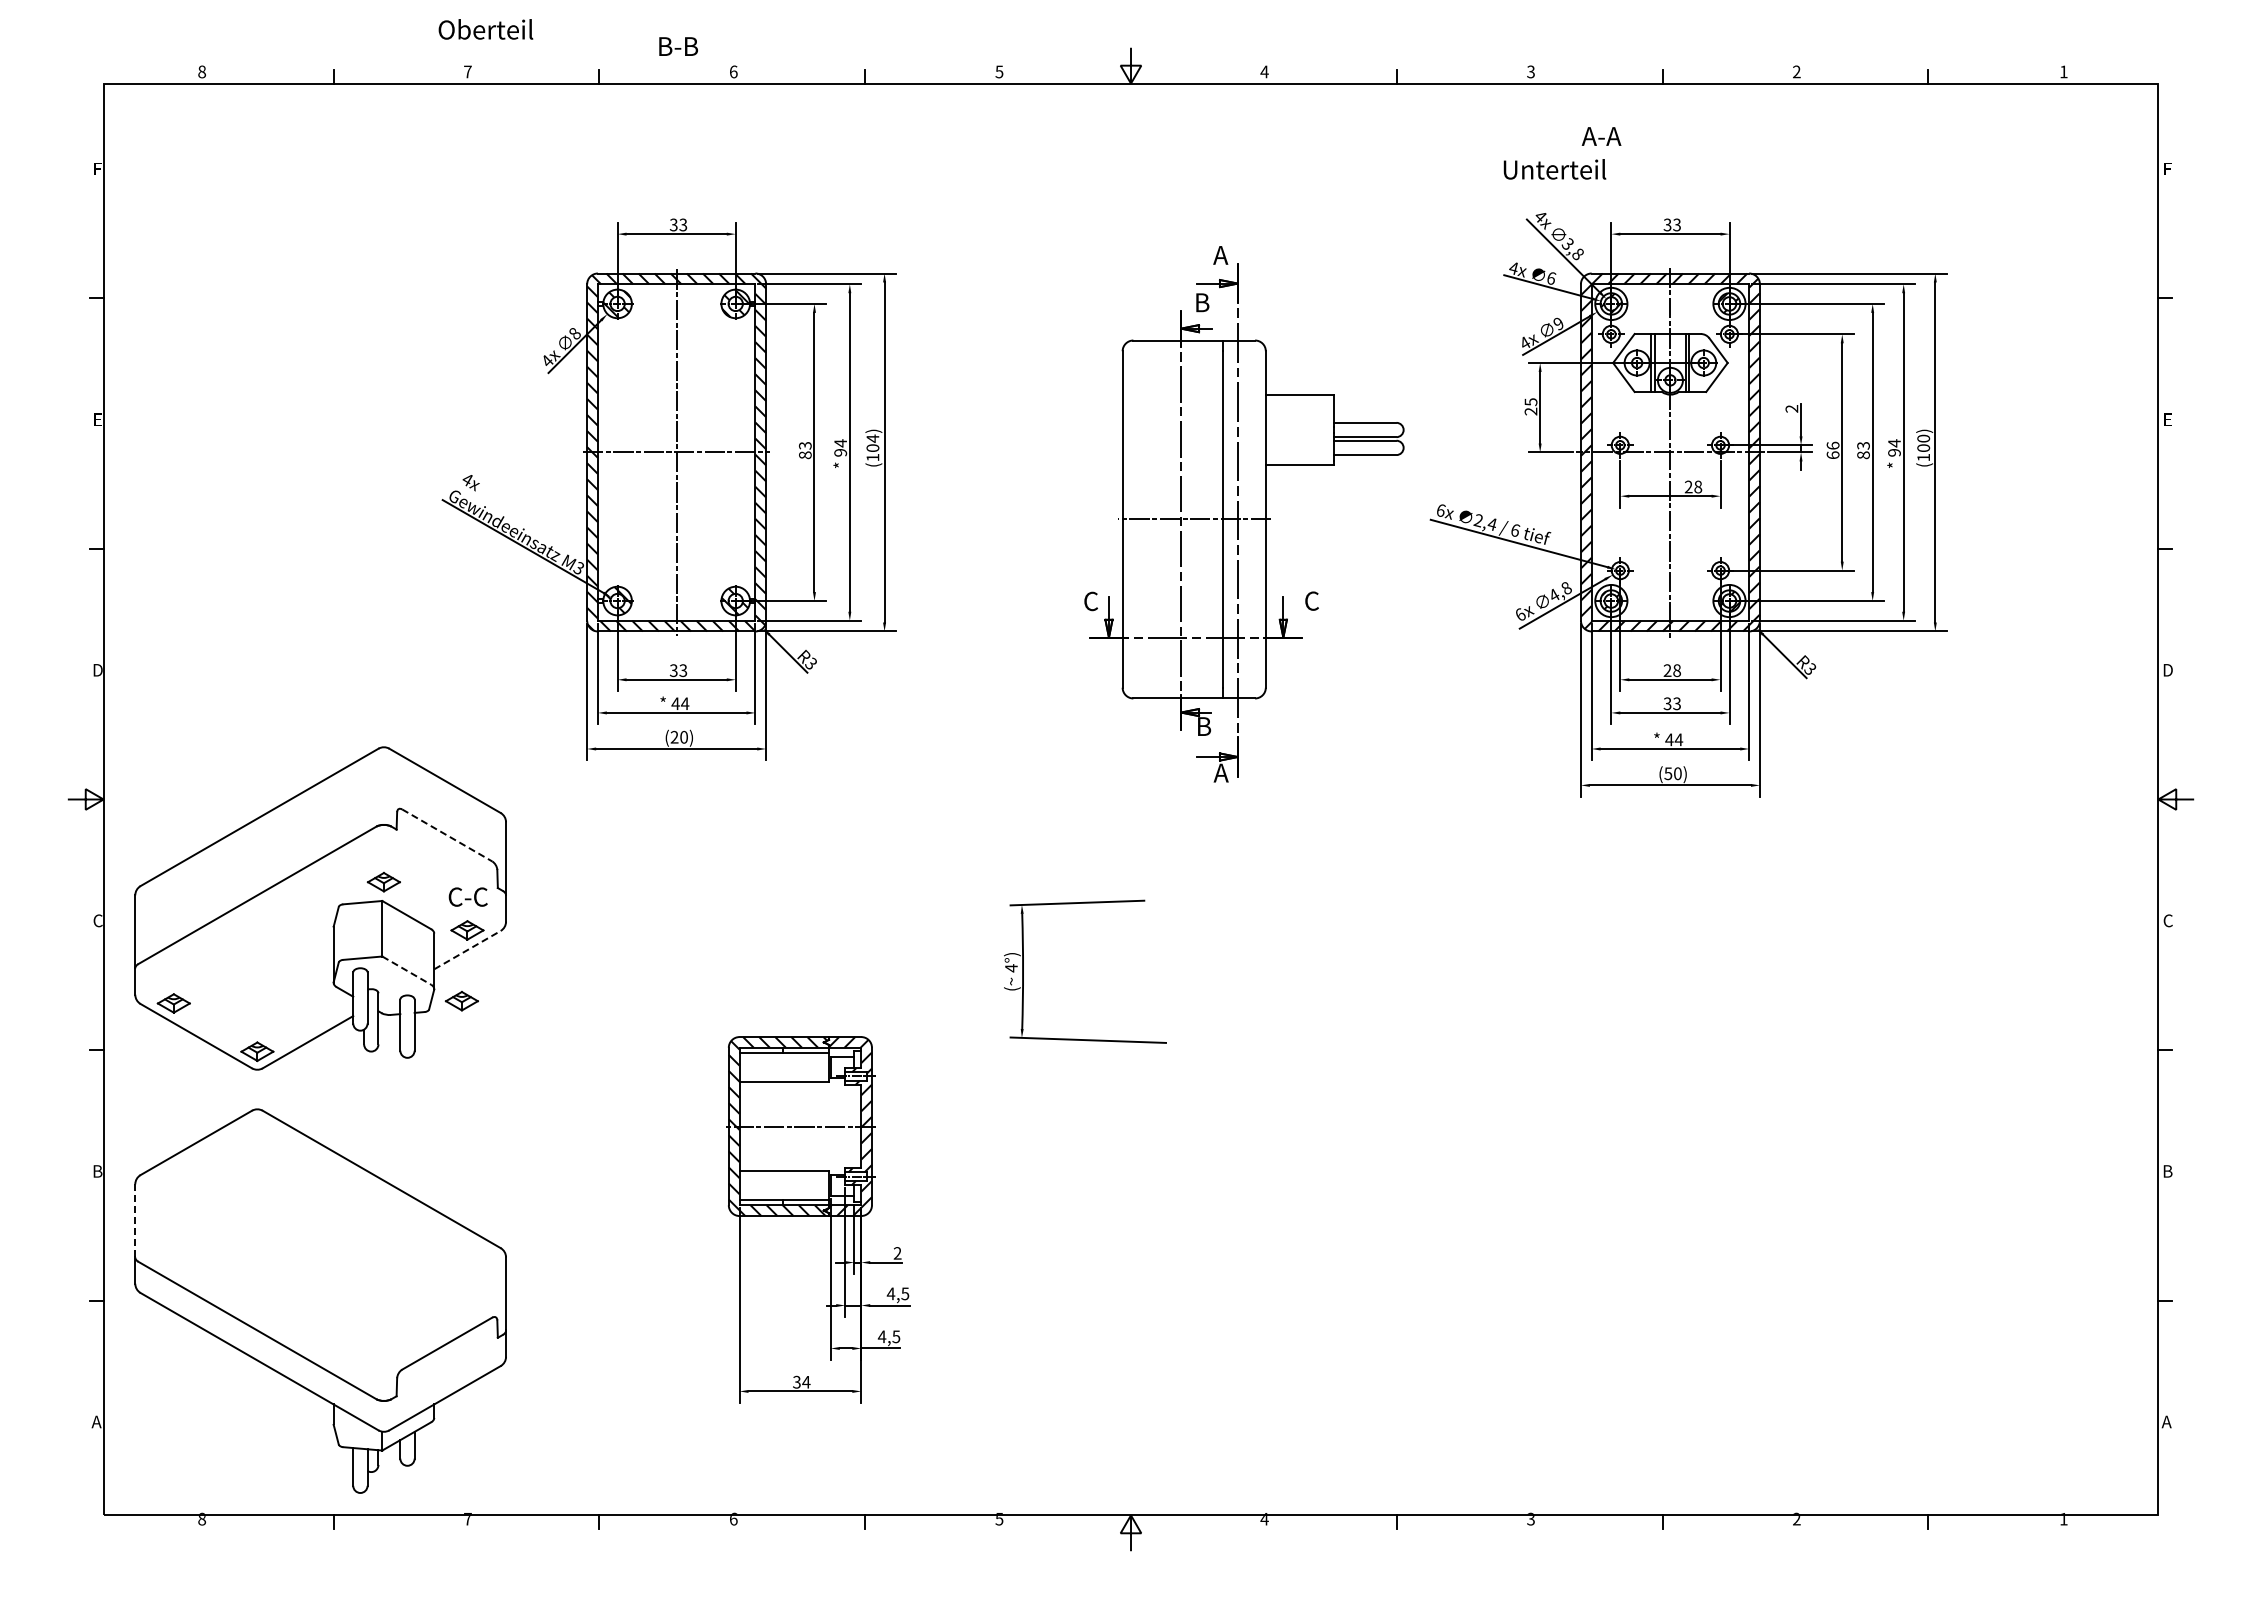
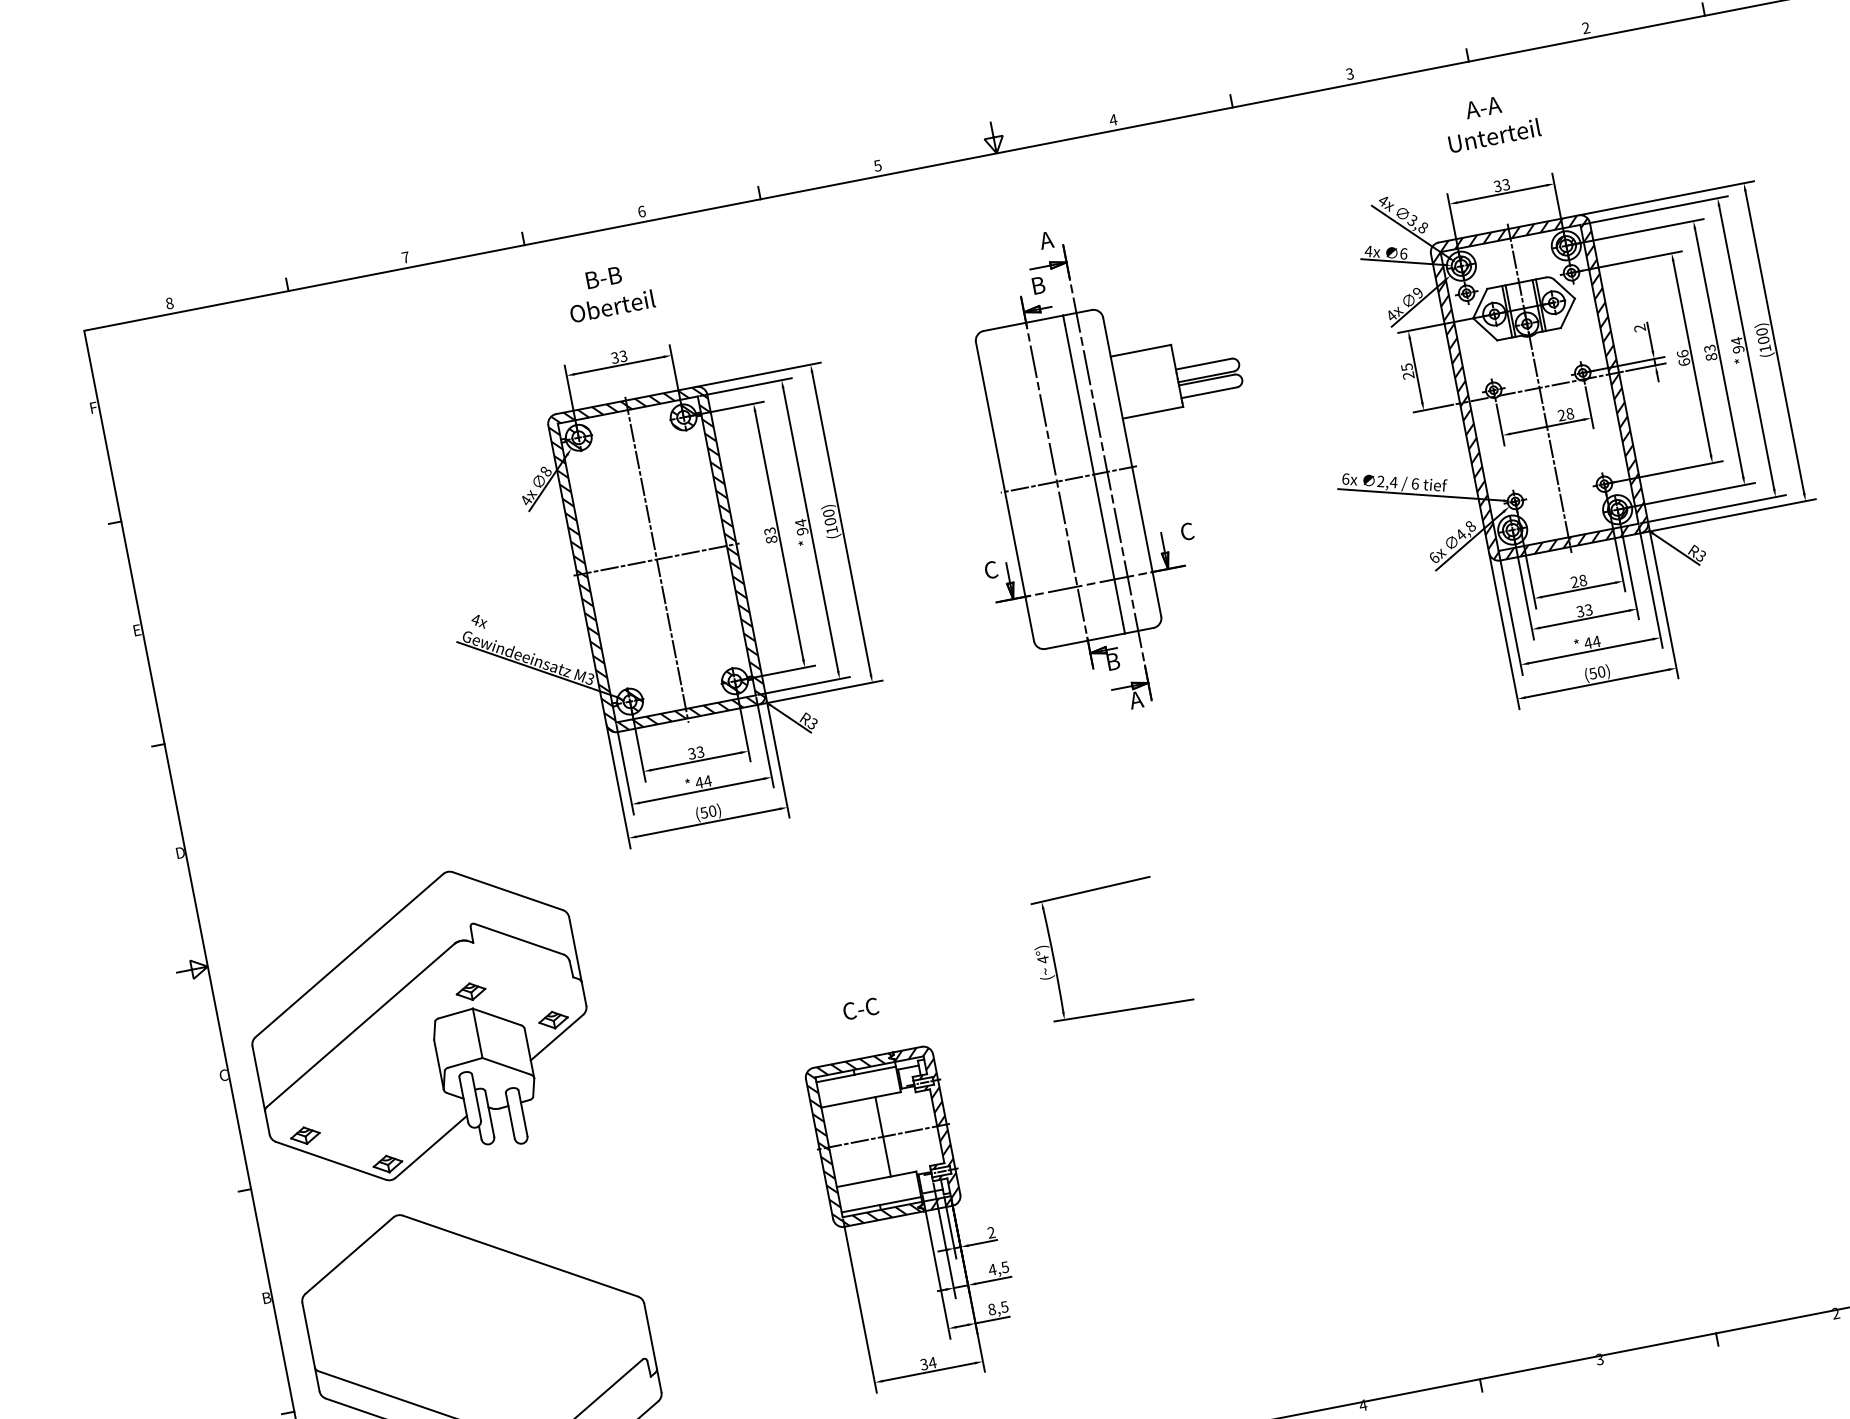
text: (485, 29) -> (612, 306), moved
text: (678, 46) -> (603, 277), moved
text: (1601, 136) -> (1483, 107), moved
text: (1554, 169) -> (1494, 135), moved
text: (872, 438) -> (828, 513), (104) -> (100)
part: (1244, 514) -> (1112, 466), moved
text: (674, 736) -> (703, 812), (20) -> (50)
line: (447, 835) -> (519, 939), dashed -> solid
text: (467, 896) -> (860, 1008), moved
line: (467, 949) -> (556, 1037), dashed -> solid
line: (407, 970) -> (507, 1066), dashed -> solid
part: (461, 1000) -> (560, 1083), removed
line: (800, 1126) -> (883, 1136), added
line: (135, 1220) -> (308, 1335), dashed -> solid
text: (881, 1336) -> (991, 1309), 4,5 -> 8,5

